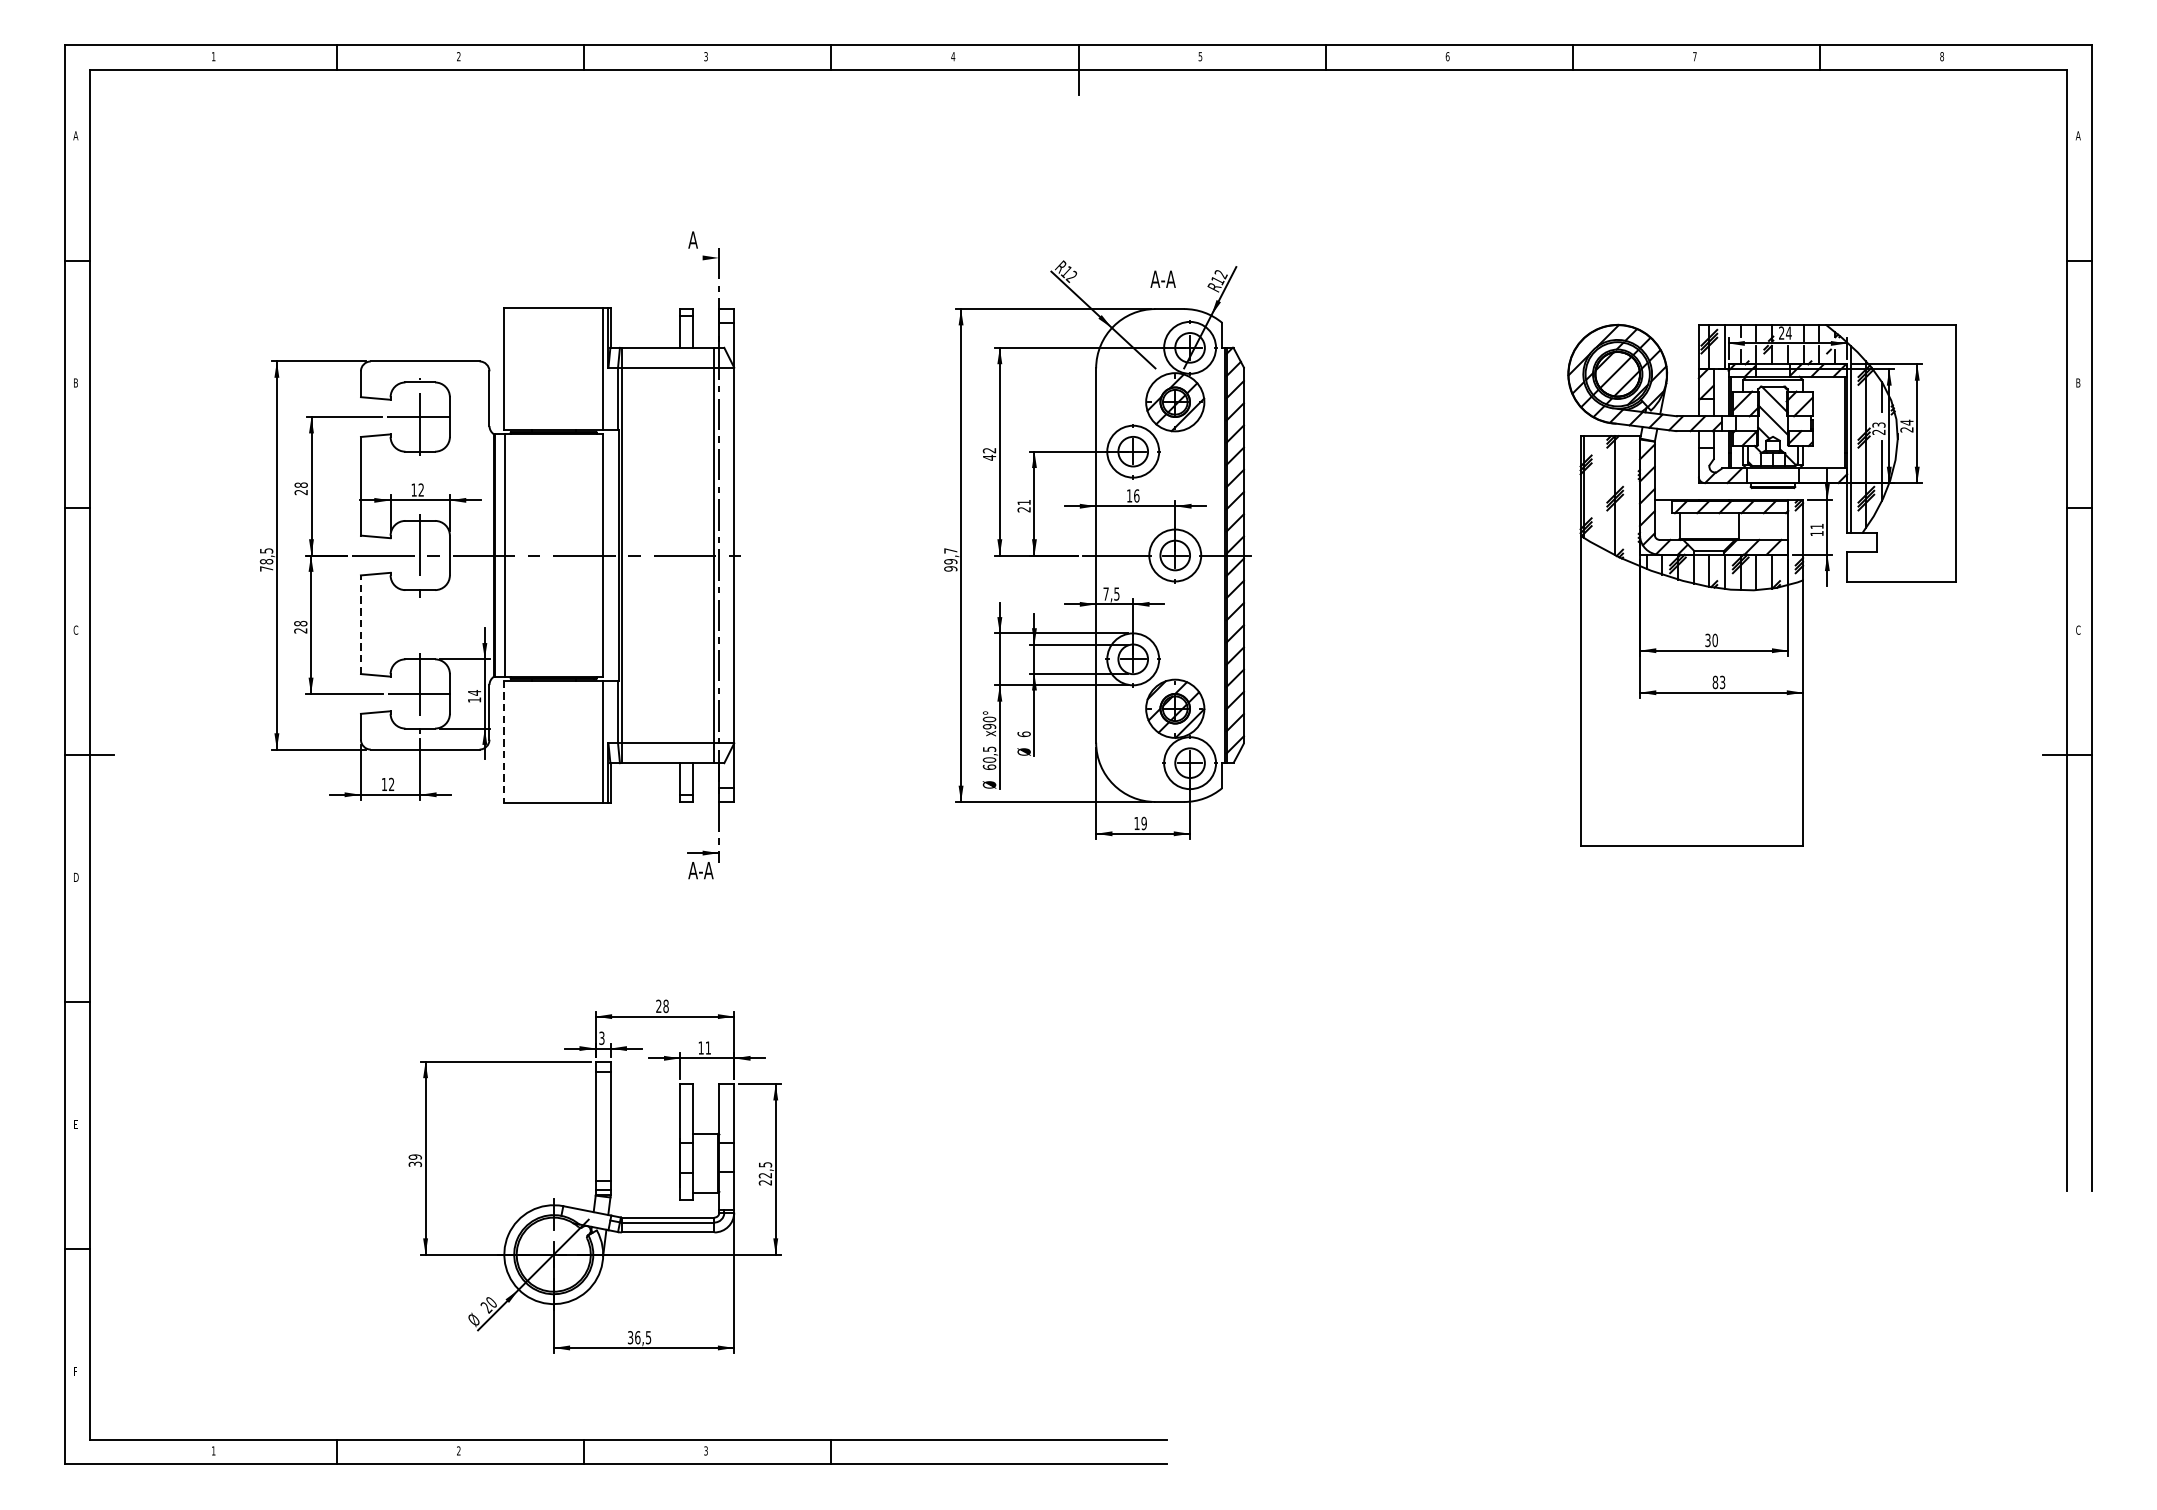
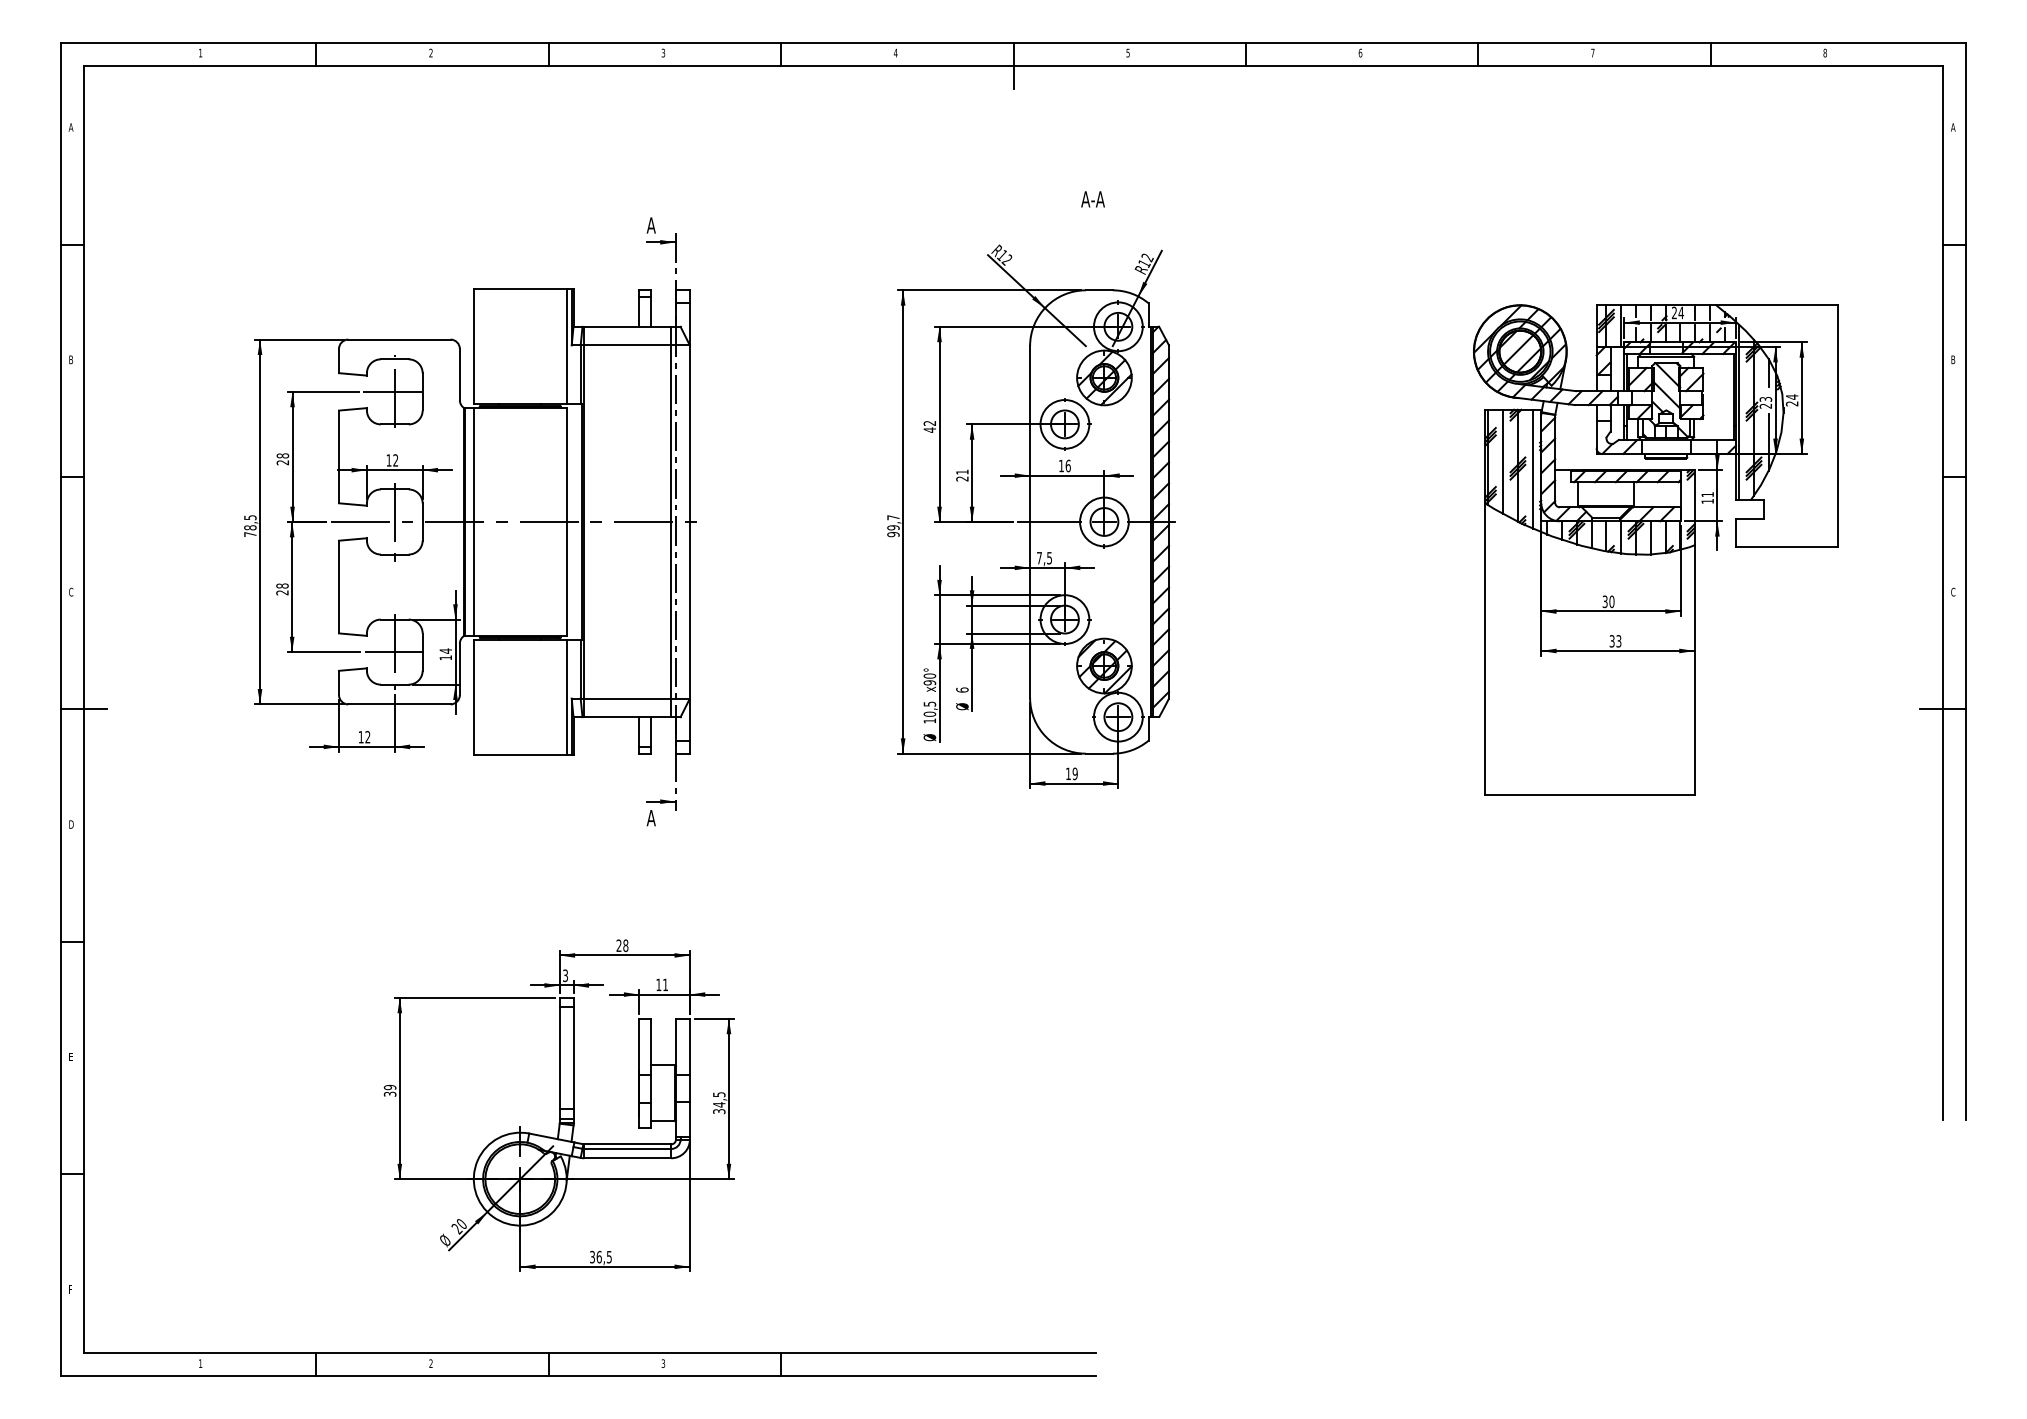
line: (702, 258) -> (660, 242), added
text: (1162, 279) -> (1092, 199), moved
line: (1599, 491) -> (1503, 461), added
line: (1630, 498) -> (1532, 468), added
line: (361, 624) -> (339, 586), dashed -> solid
text: (1714, 682) -> (1611, 641), 83 -> 33
line: (503, 742) -> (473, 697), dashed -> solid
text: (989, 766) -> (929, 720), 60,5 -> 10,5
text: (706, 870) -> (663, 818), A-A -> A
text: (765, 1179) -> (719, 1108), 22,5 -> 34,5

